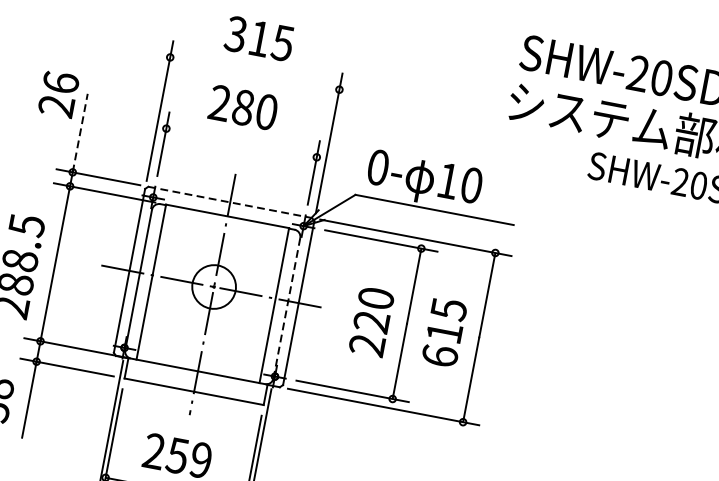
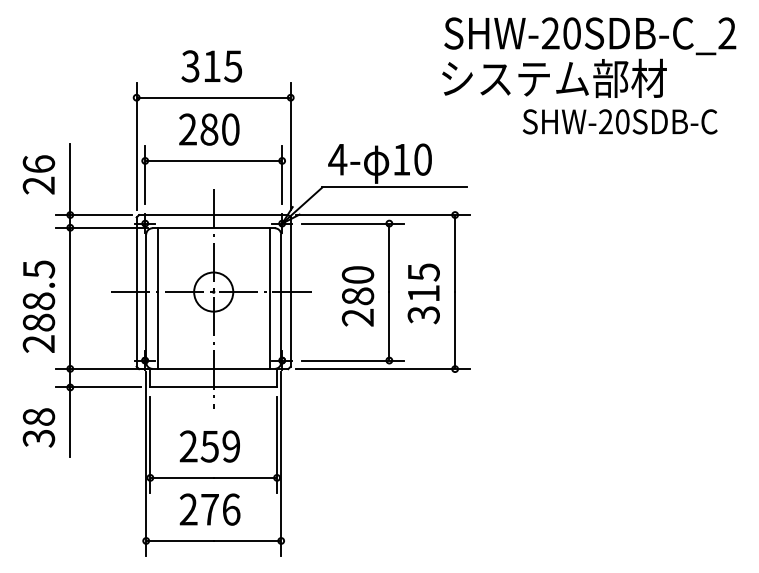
line: (254, 73) -> (213, 97), added
text: (58, 93) -> (38, 174), moved
line: (80, 133) -> (70, 179), dashed -> solid
line: (241, 142) -> (213, 160), added
text: (377, 167) -> (337, 159), 0- -> 4-
line: (229, 202) -> (213, 215), dashed -> solid
line: (287, 308) -> (281, 298), dashed -> solid
text: (371, 321) -> (357, 296), 220 -> 280
text: (439, 356) -> (423, 315), 615 -> 315

